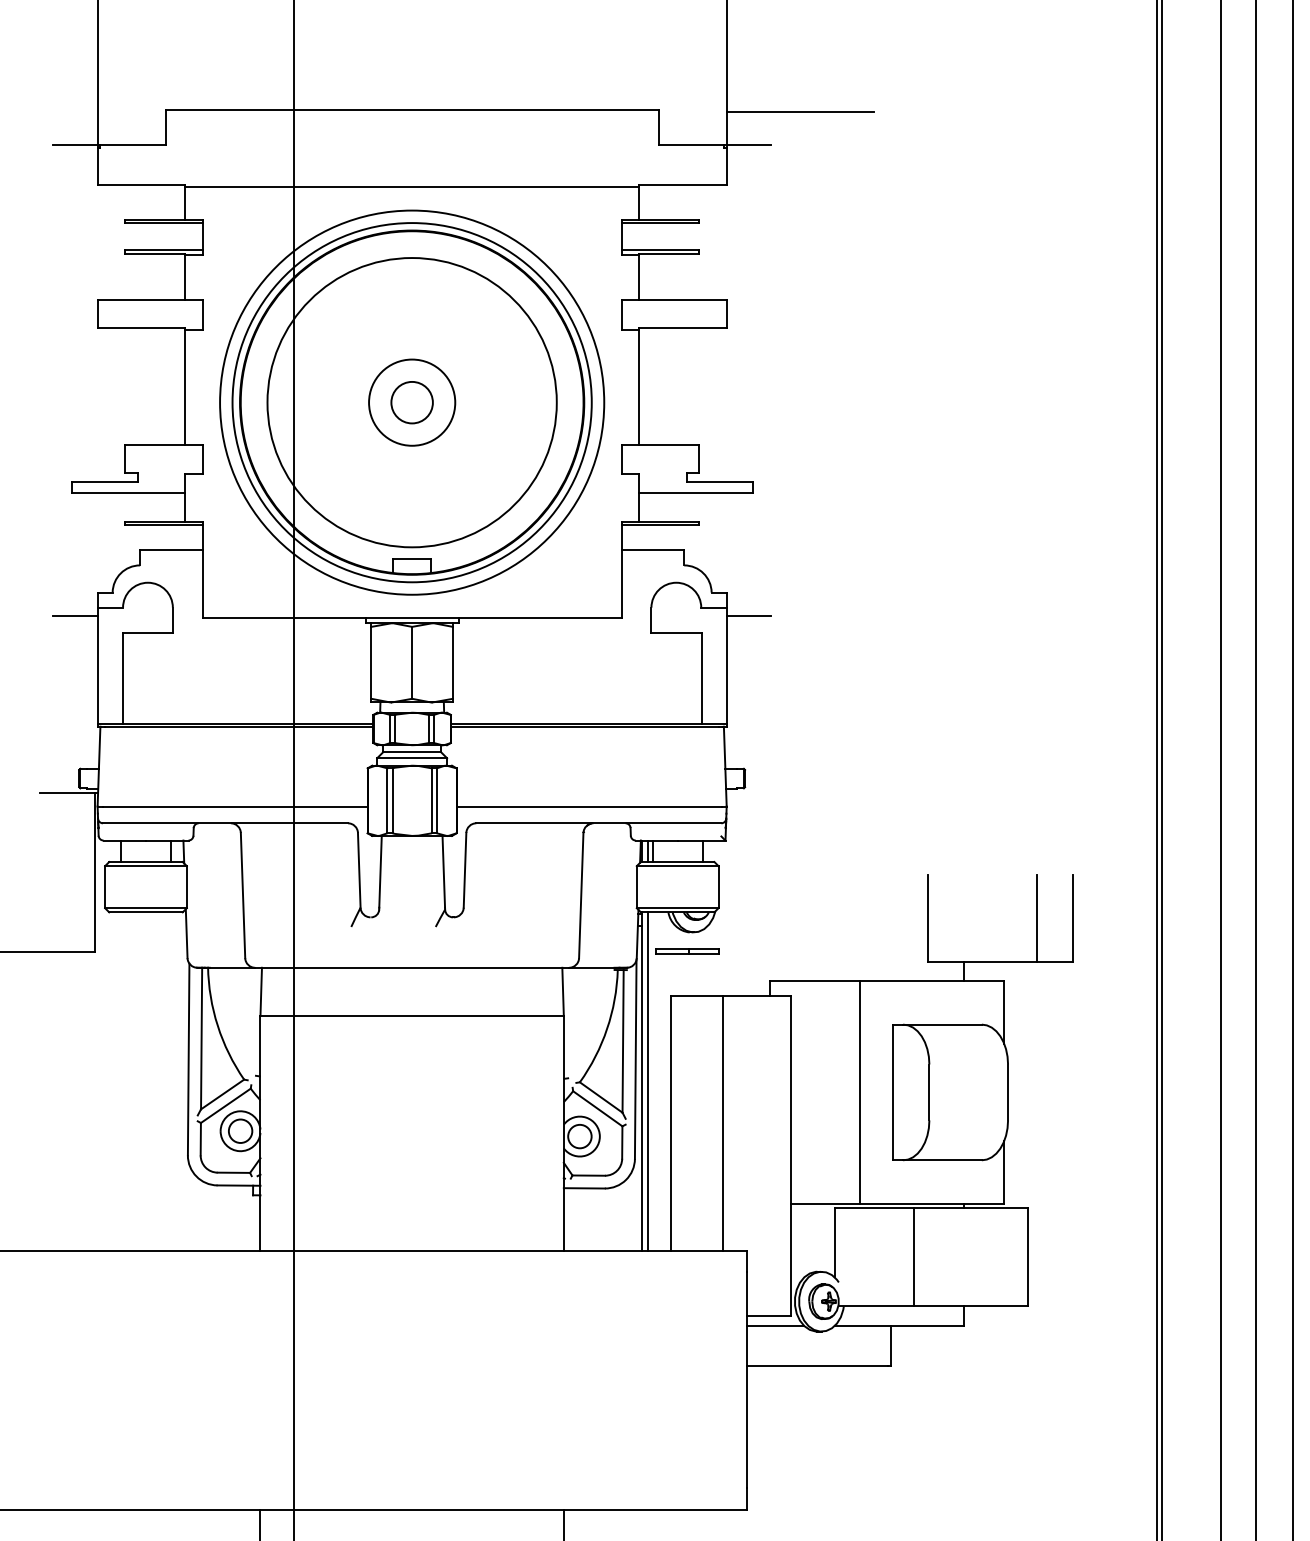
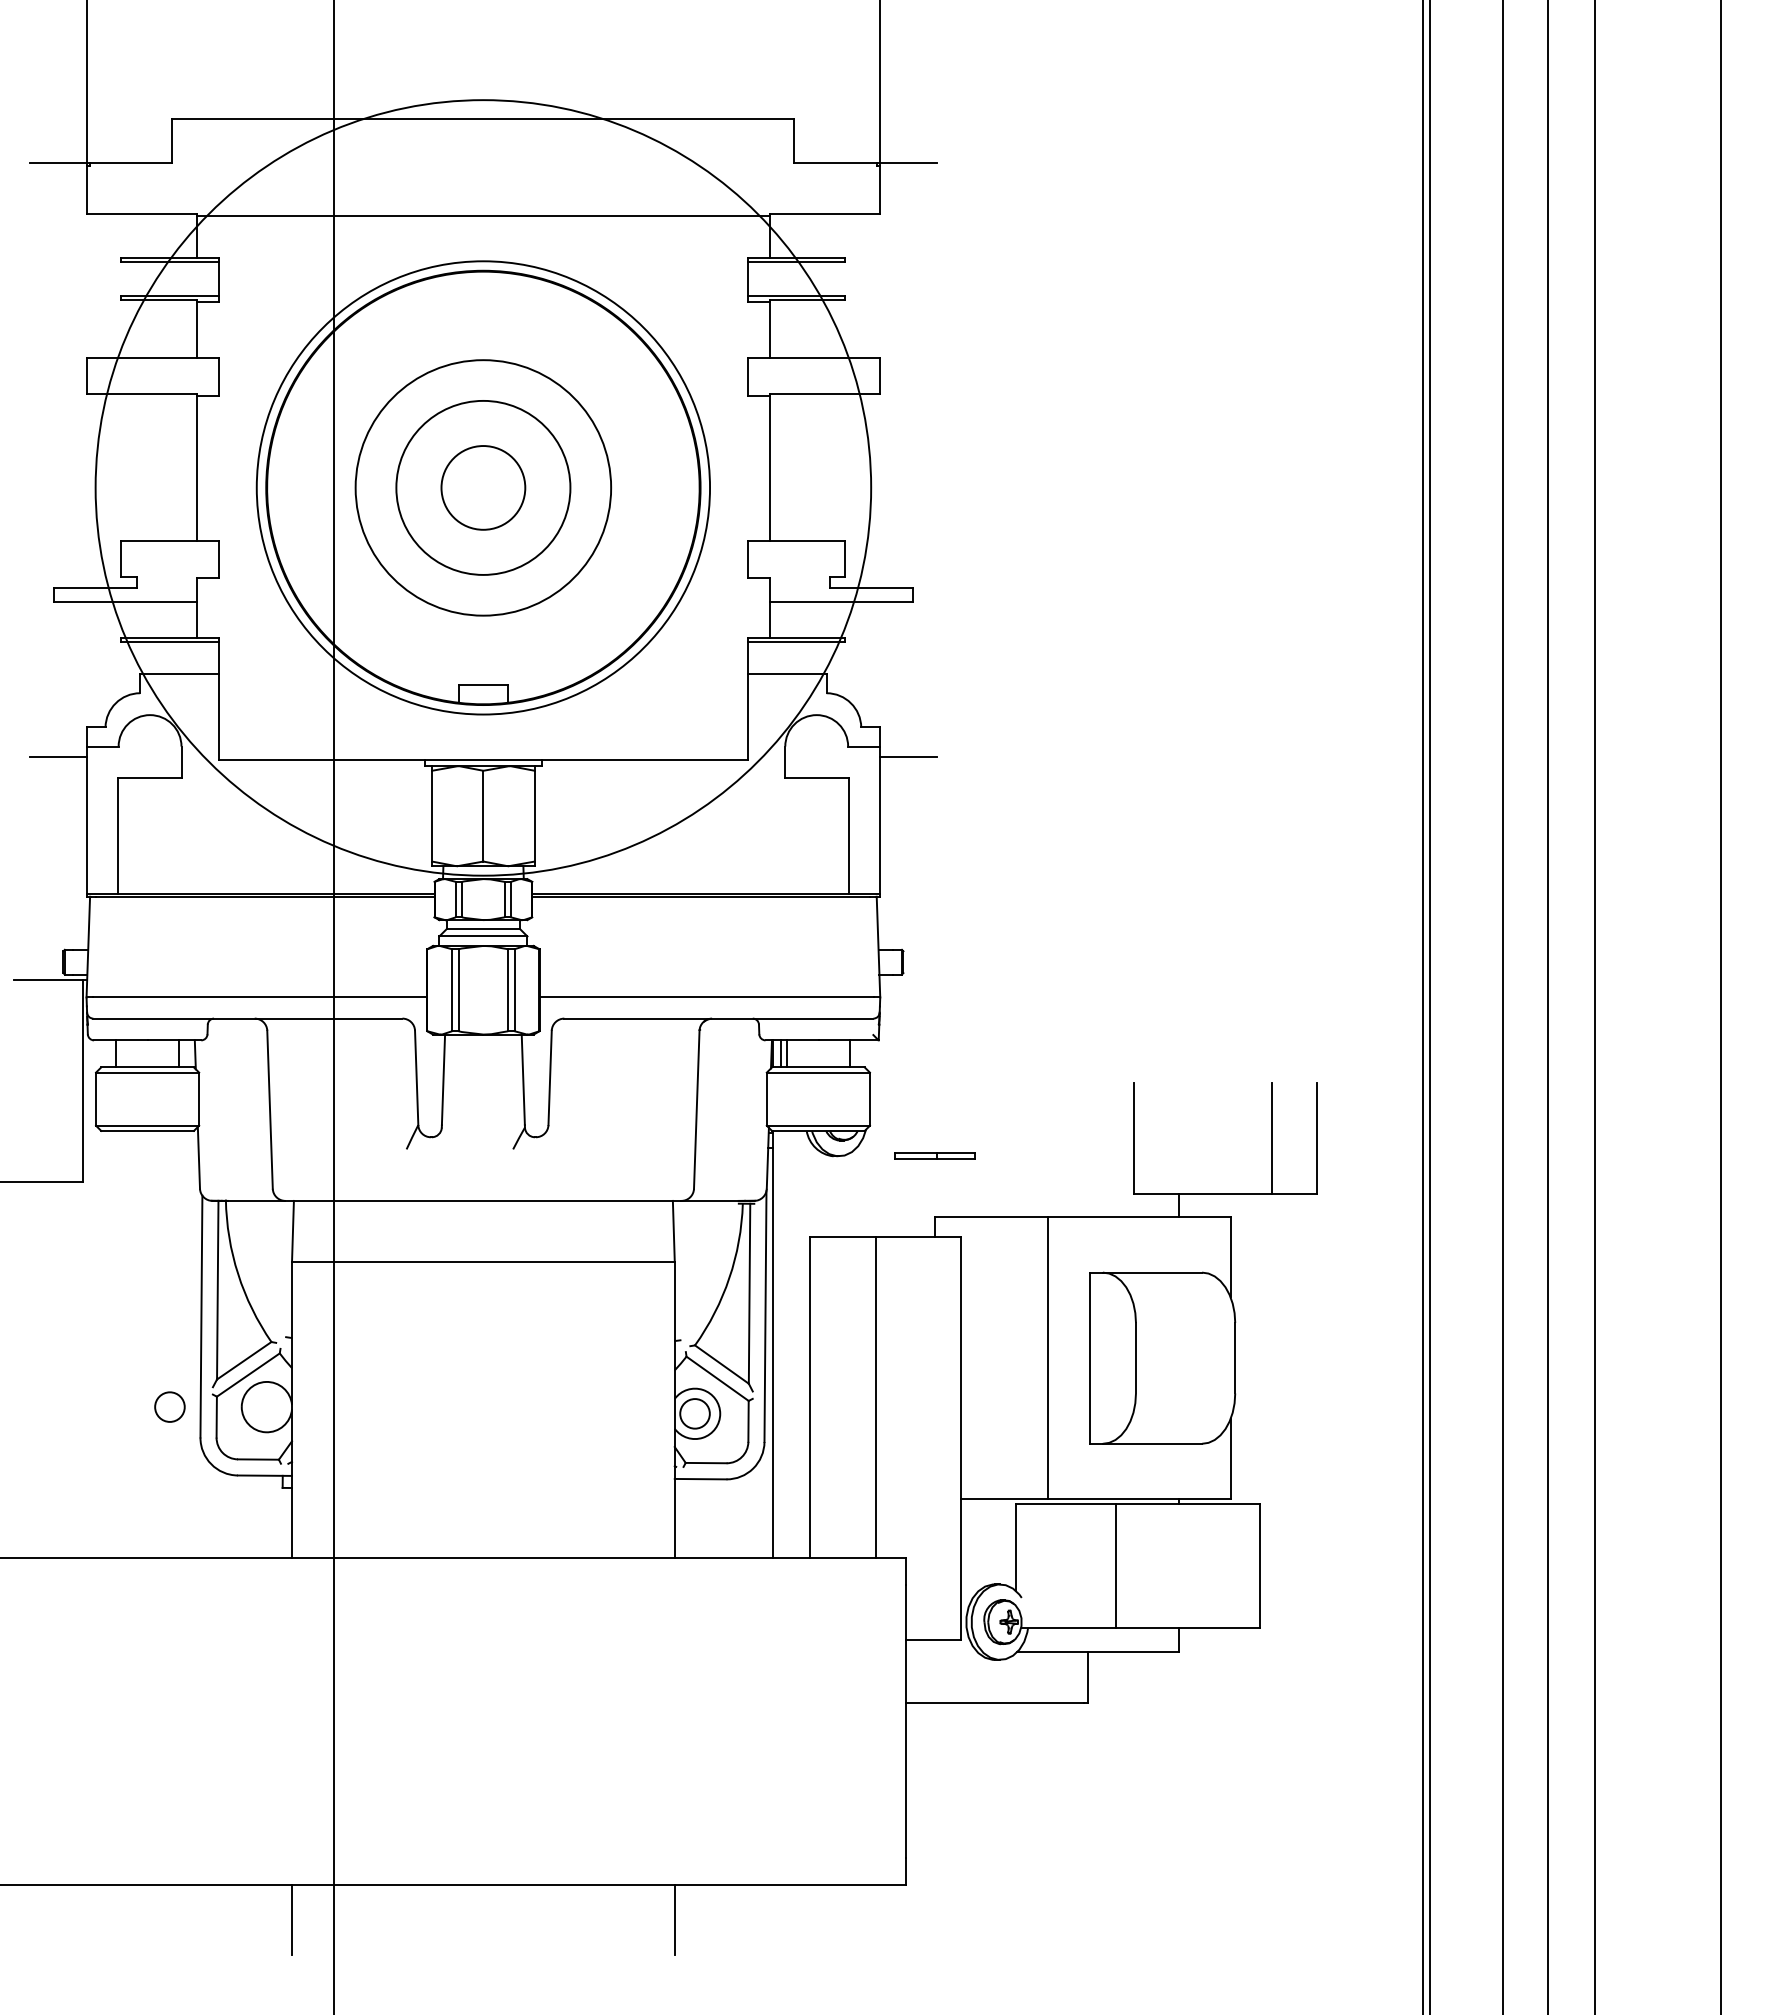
line: (799, 112) -> (972, 121), removed
circle: (411, 402) -> (482, 487), size x0.7
circle: (412, 402) -> (483, 487), size x1.6
circle: (412, 402) -> (483, 487), size x1.6
circle: (412, 402) -> (483, 487), size x1.6
part: (687, 950) -> (934, 1155), moved
line: (648, 1080) -> (781, 1343), removed
circle: (240, 1130) -> (169, 1406), moved
line: (775, 1325) -> (941, 1652), removed

